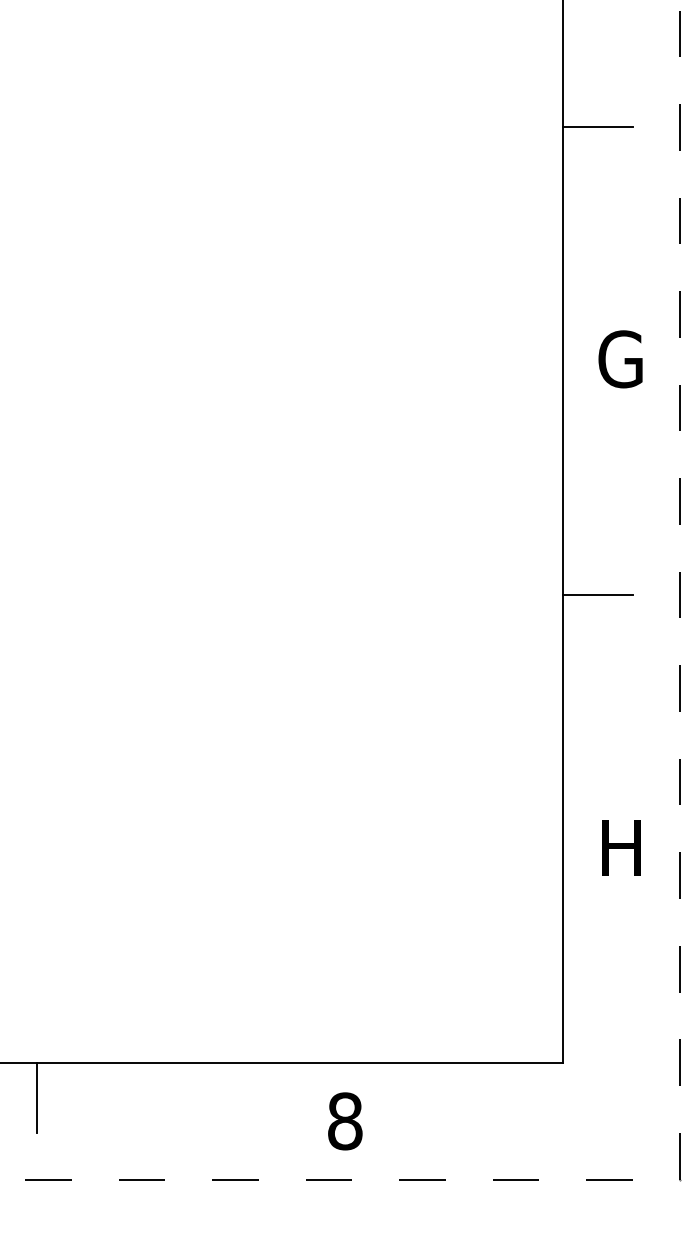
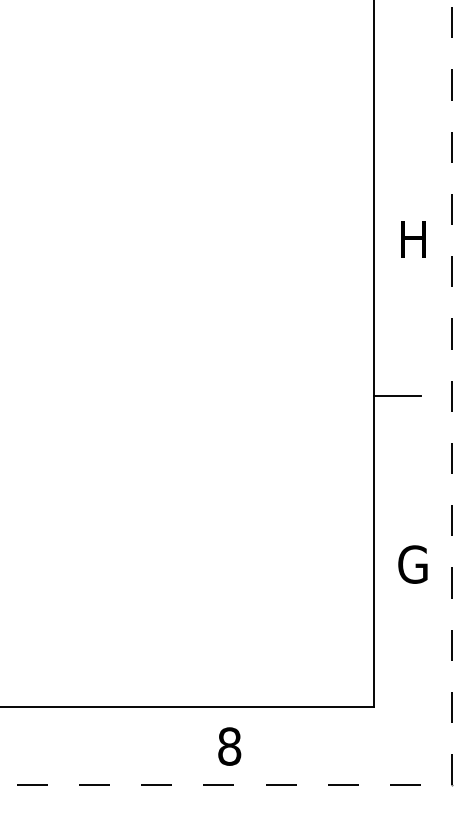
line: (597, 126) -> (397, 84), removed
text: (619, 359) -> (412, 239), G -> H
text: (619, 847) -> (412, 564), H -> G
line: (37, 1097) -> (24, 730), removed

